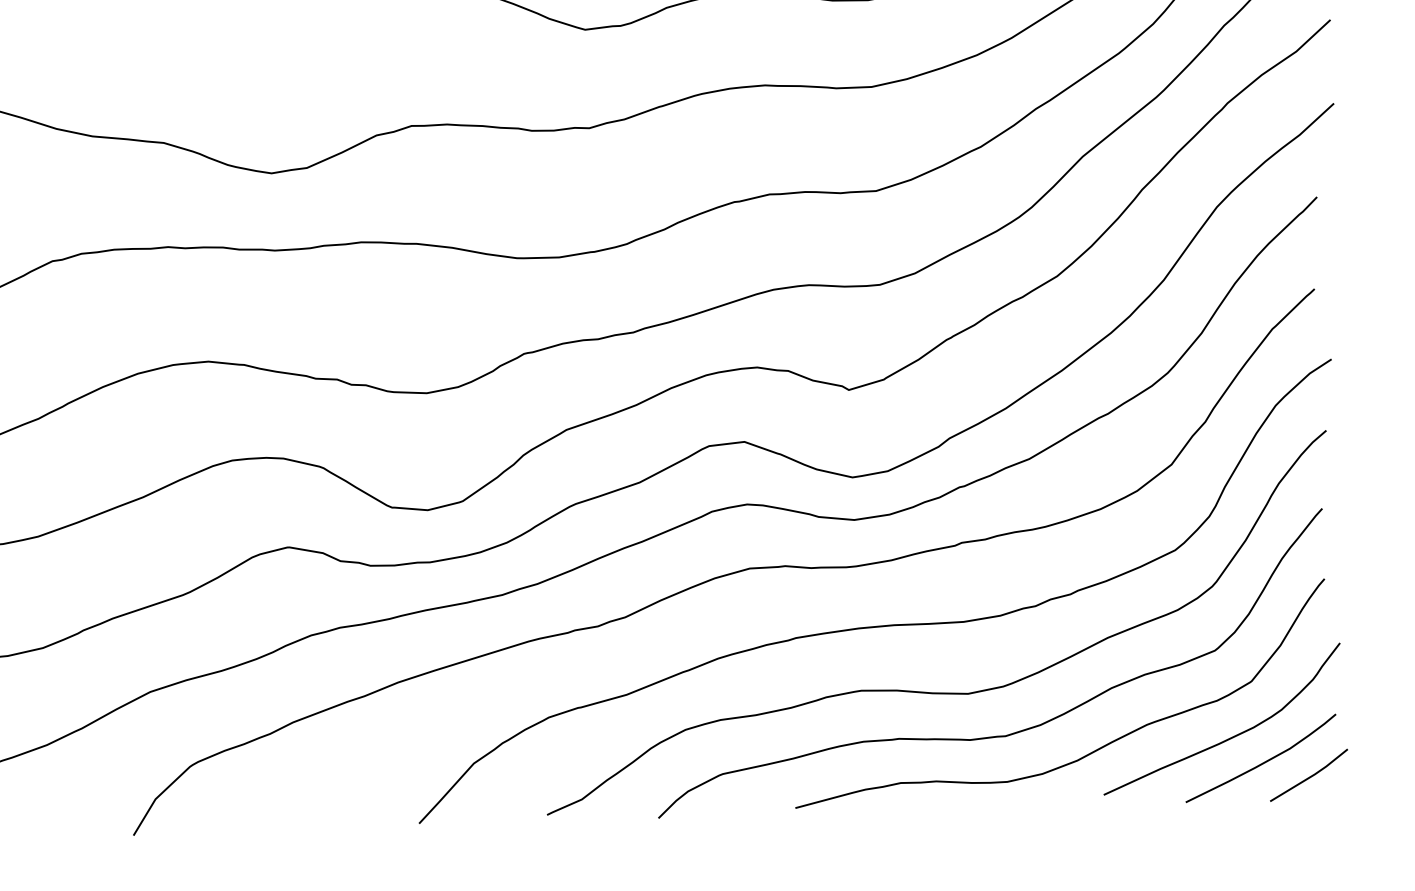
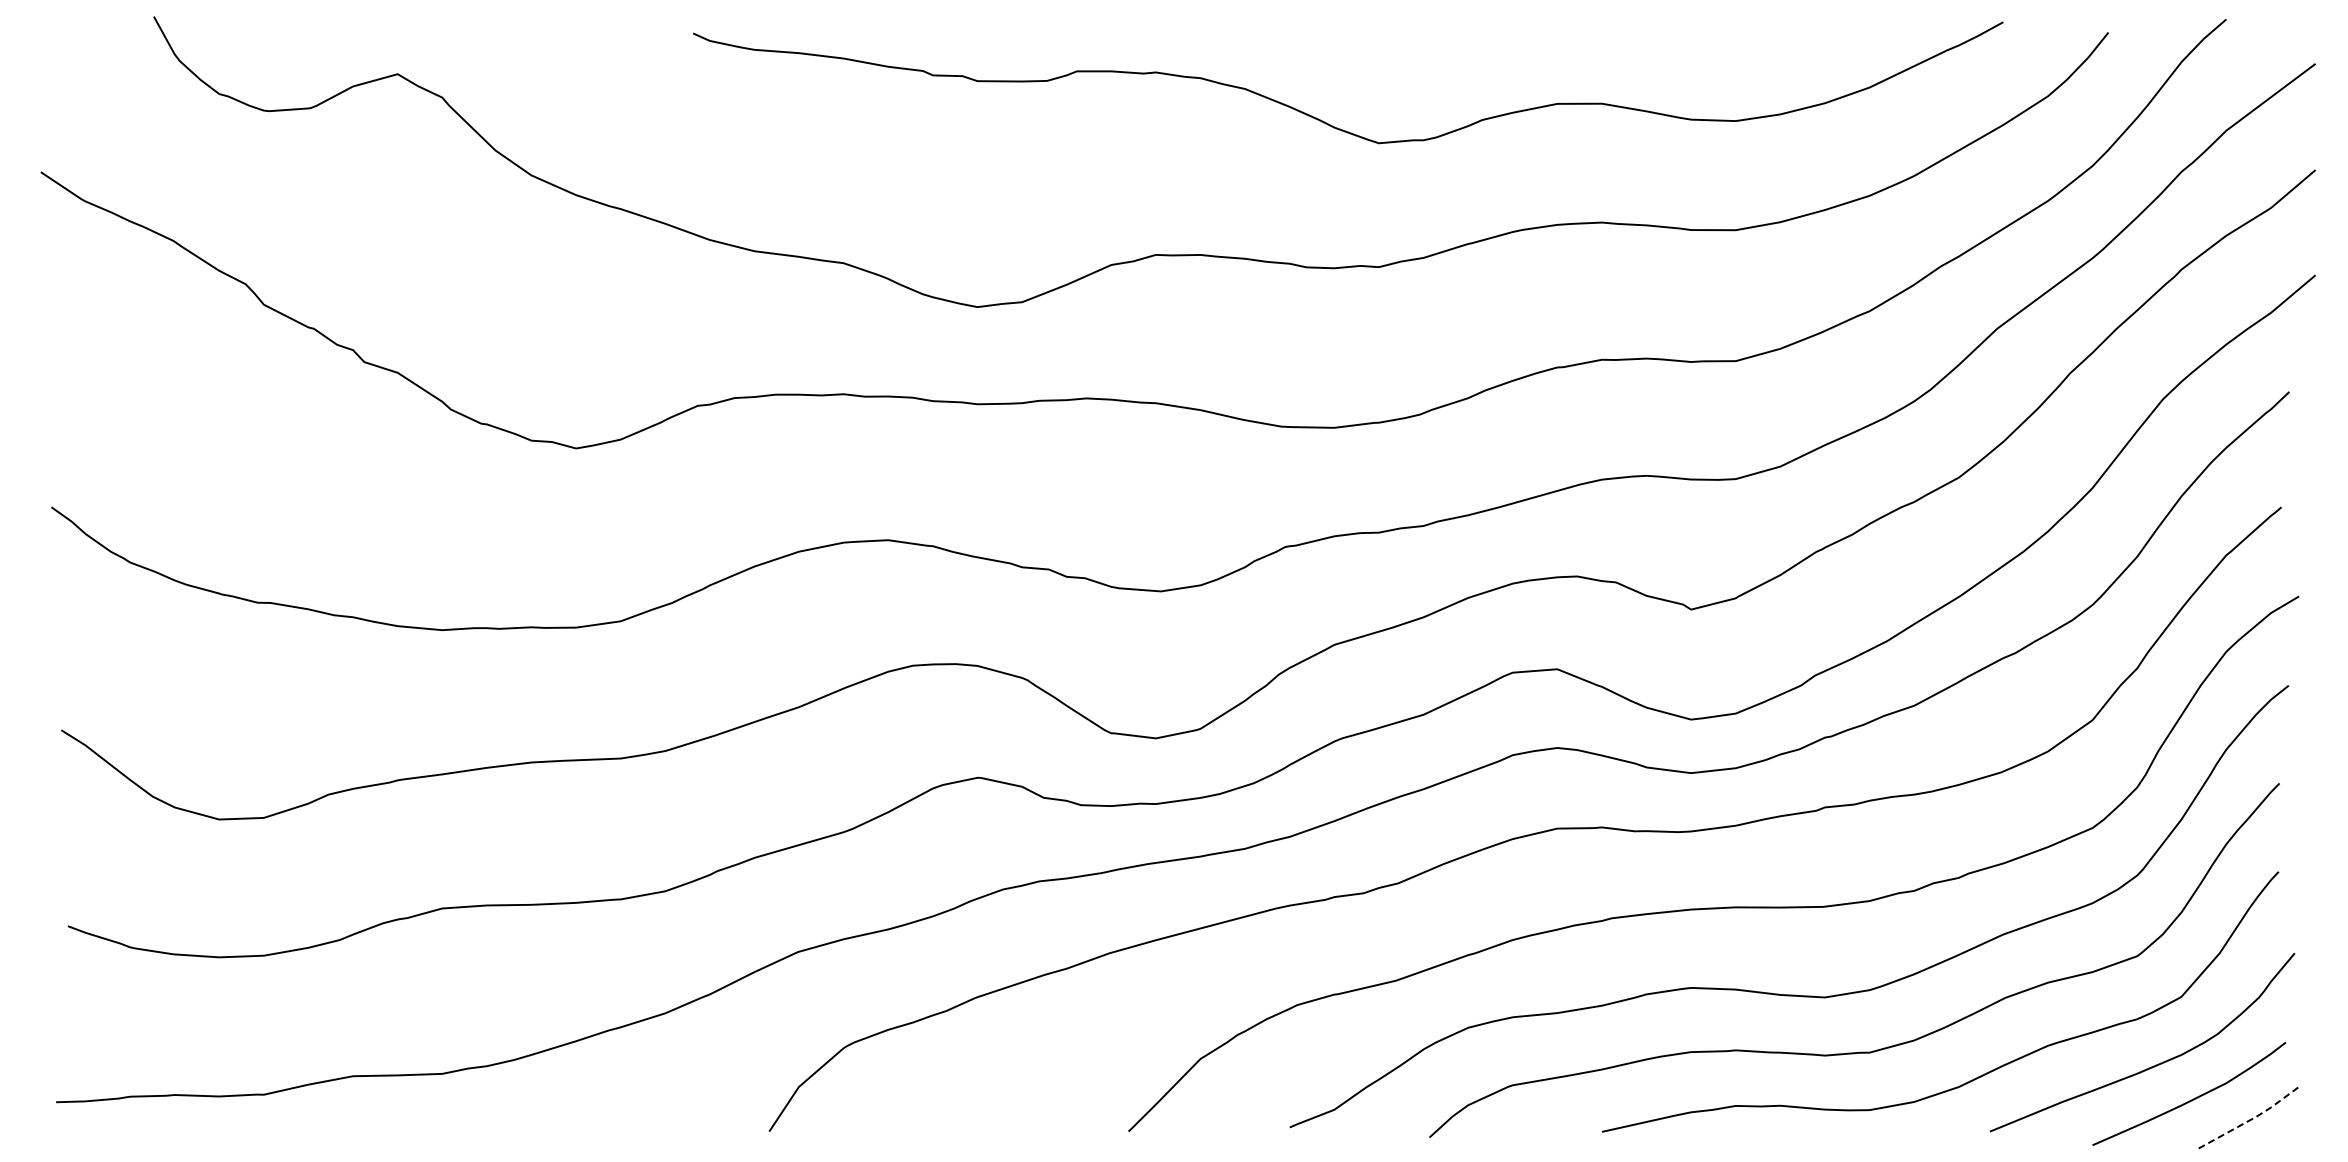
line: (1311, 776) -> (2251, 1119), solid -> dashed

